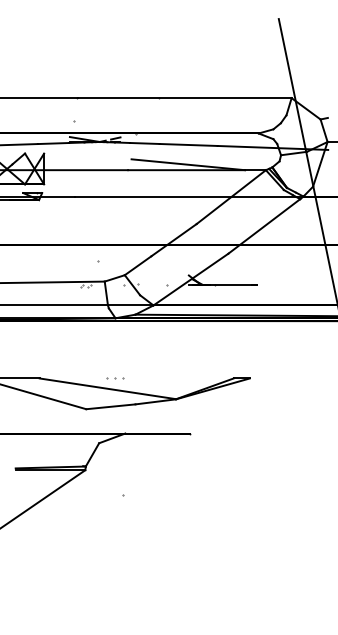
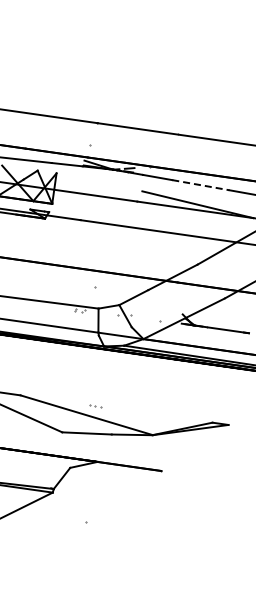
line: (189, 145) -> (201, 185), solid -> dashed
part: (115, 378) -> (95, 406), size x0.7

